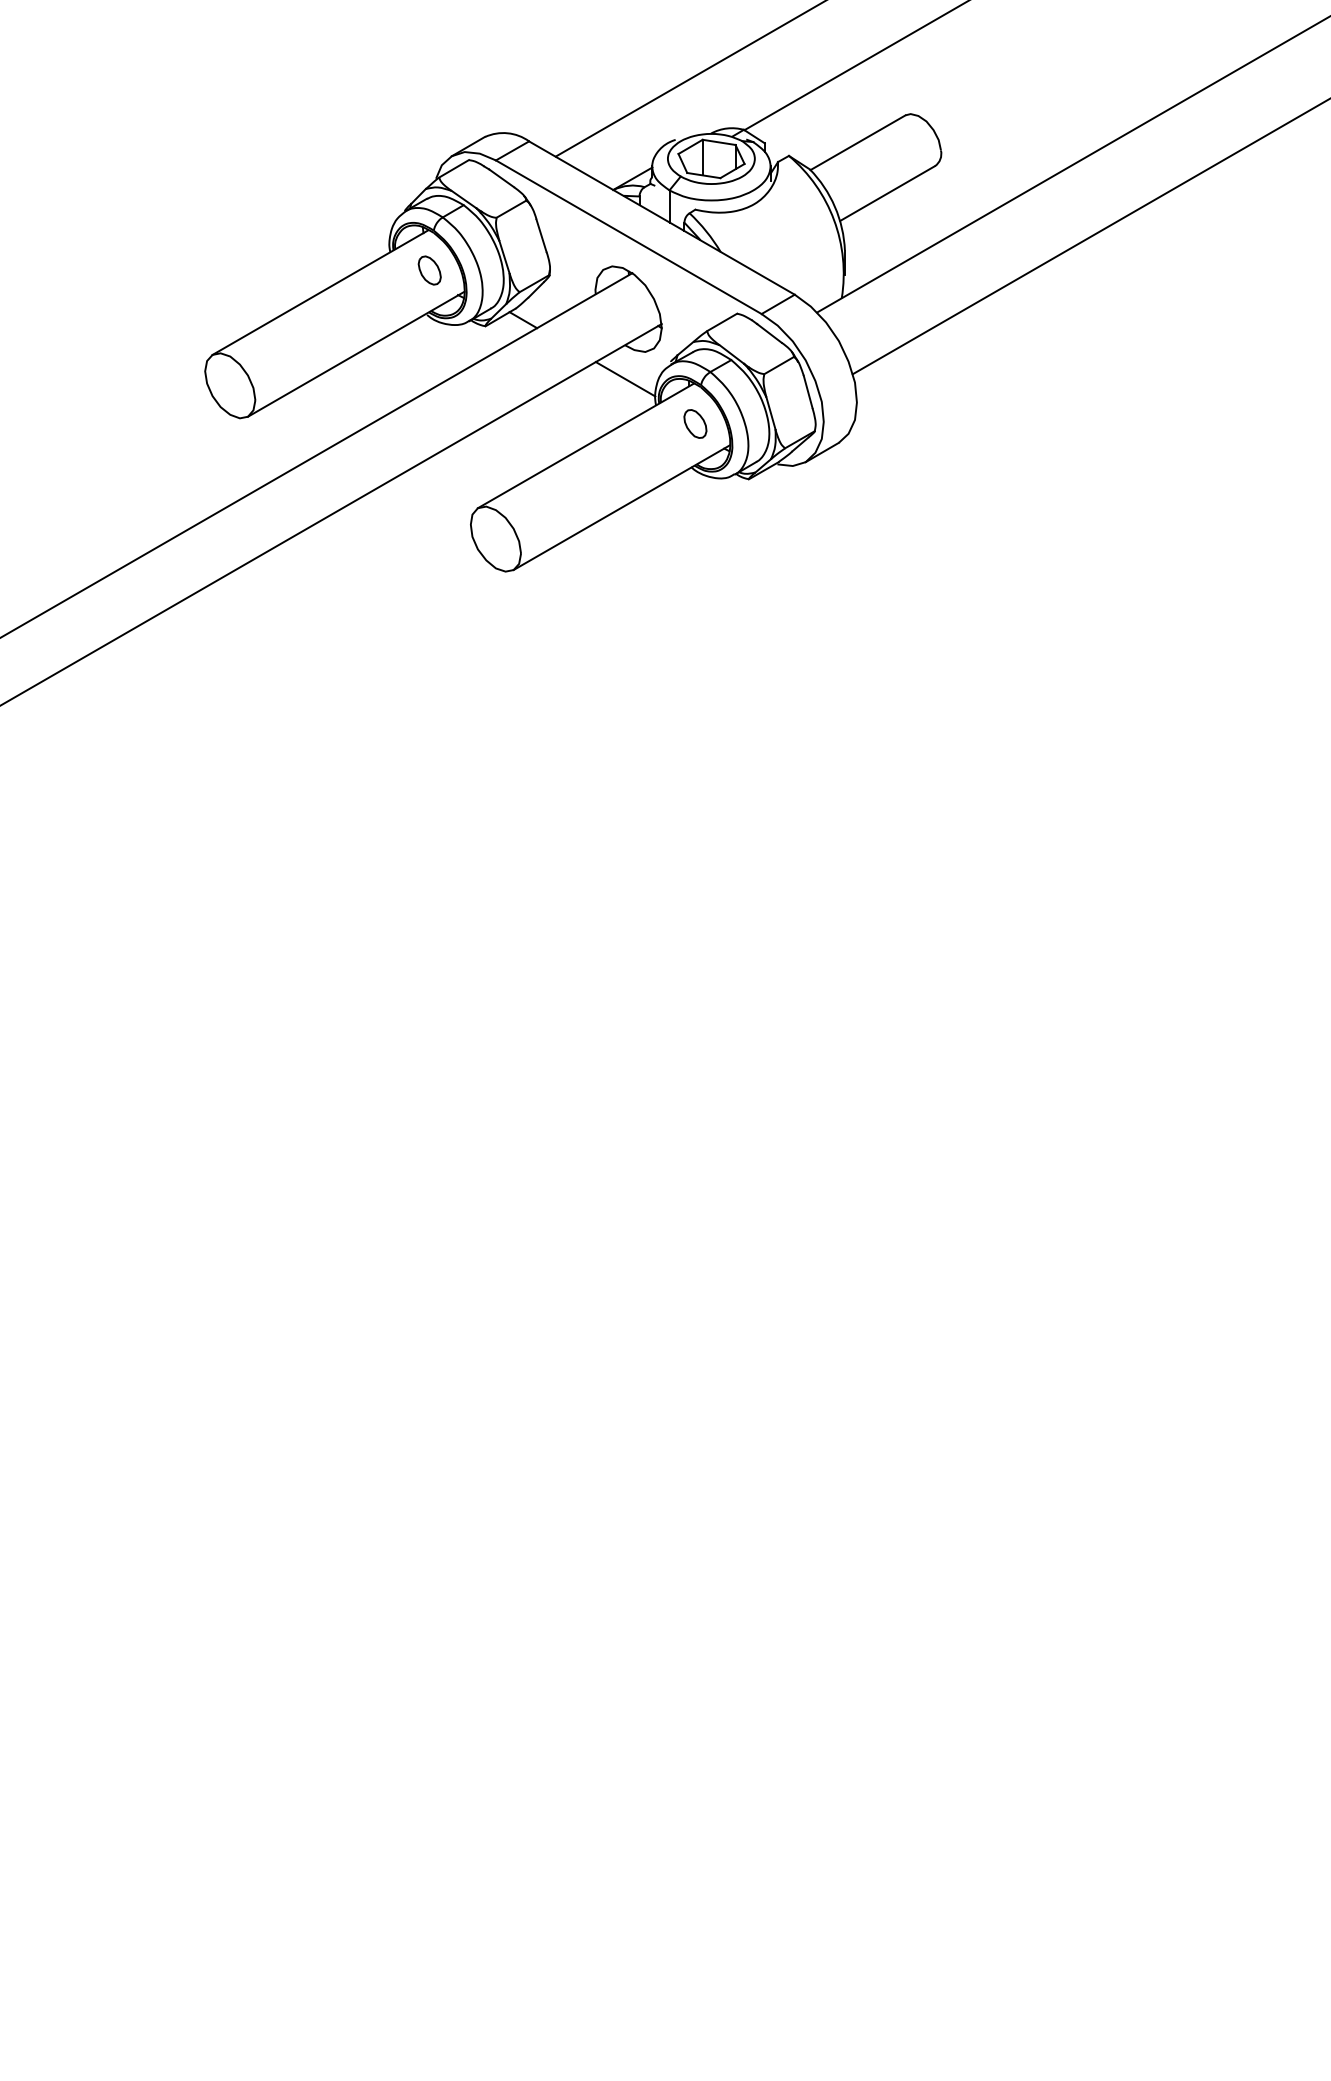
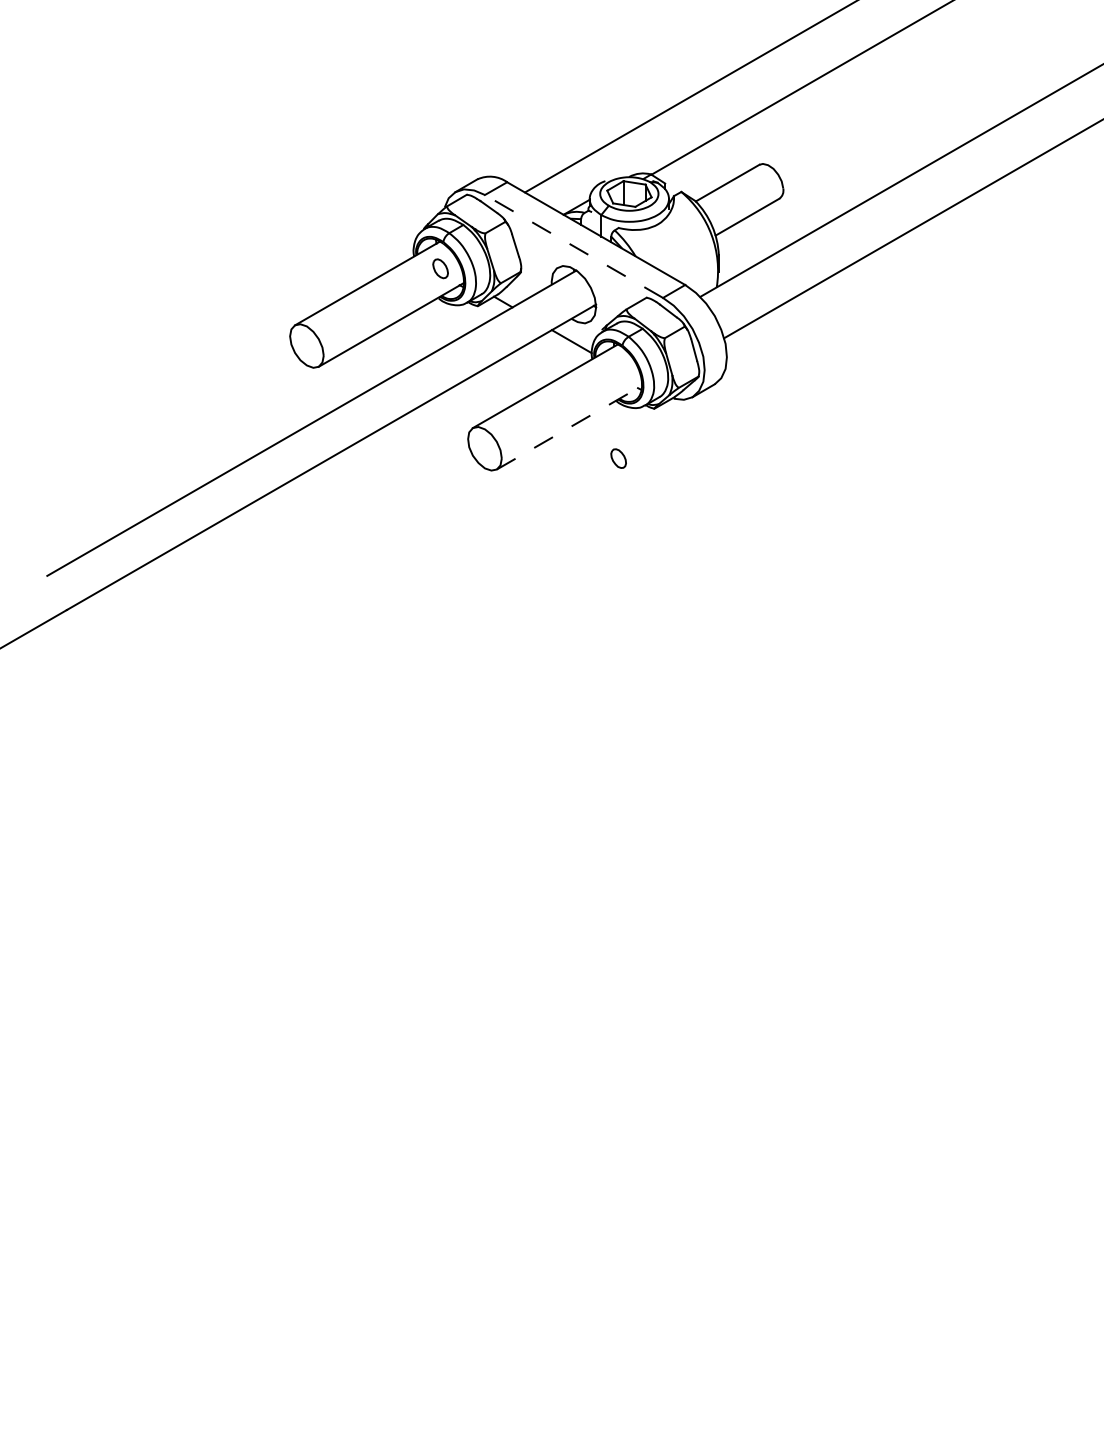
line: (629, 237) -> (574, 246), solid -> dashed
part: (695, 423) -> (618, 458), moved
line: (622, 507) -> (569, 427), solid -> dashed

